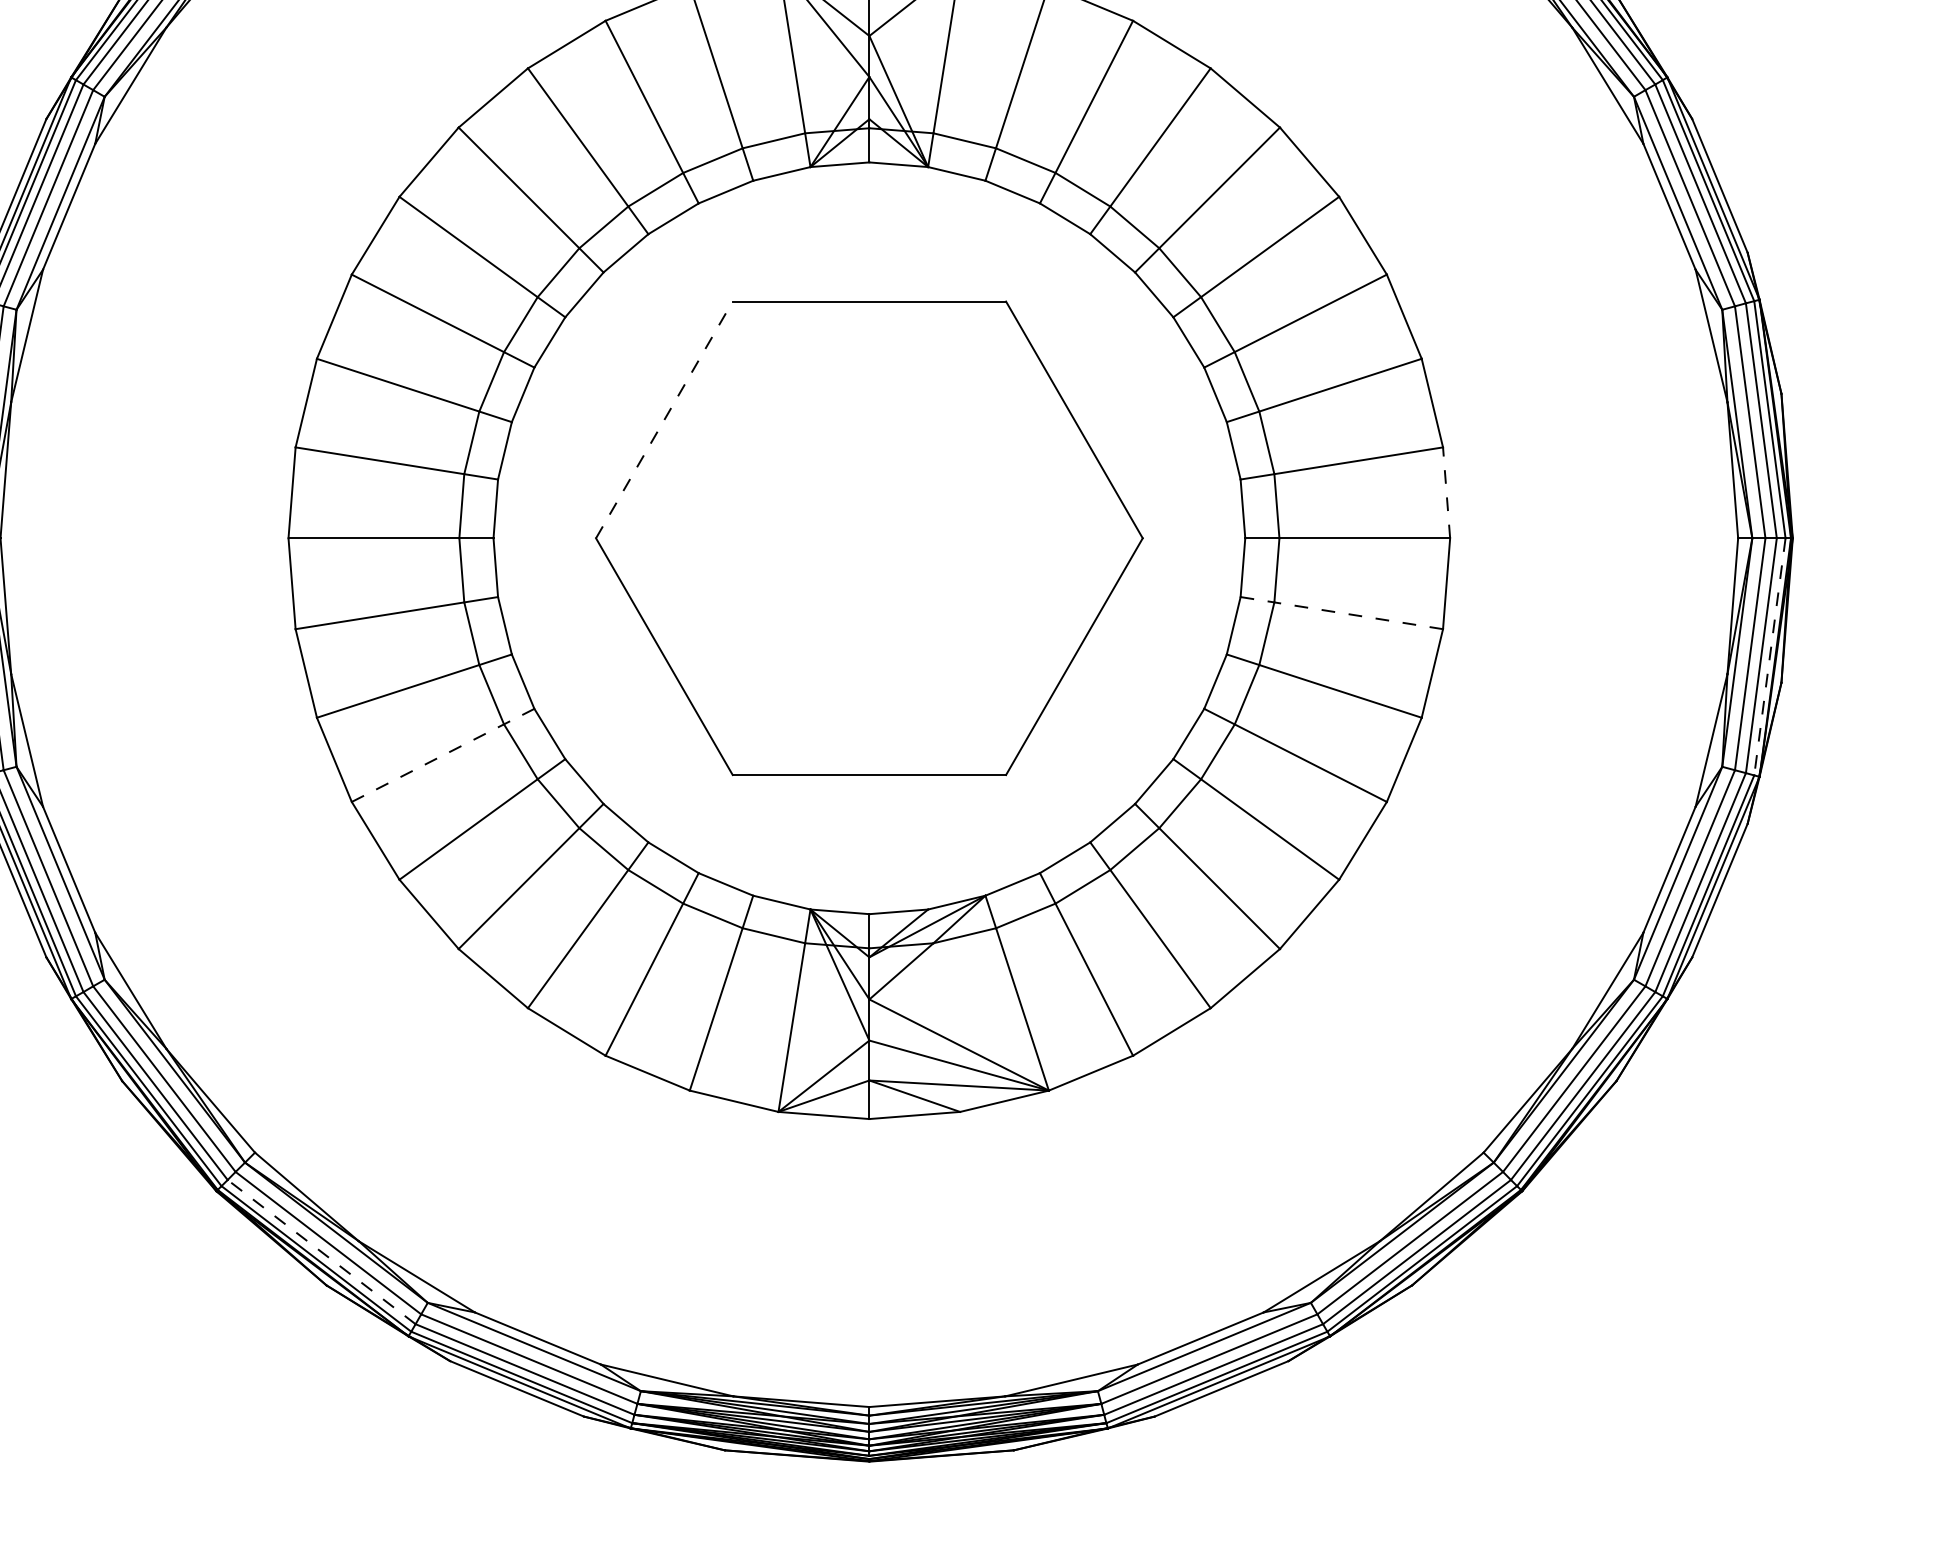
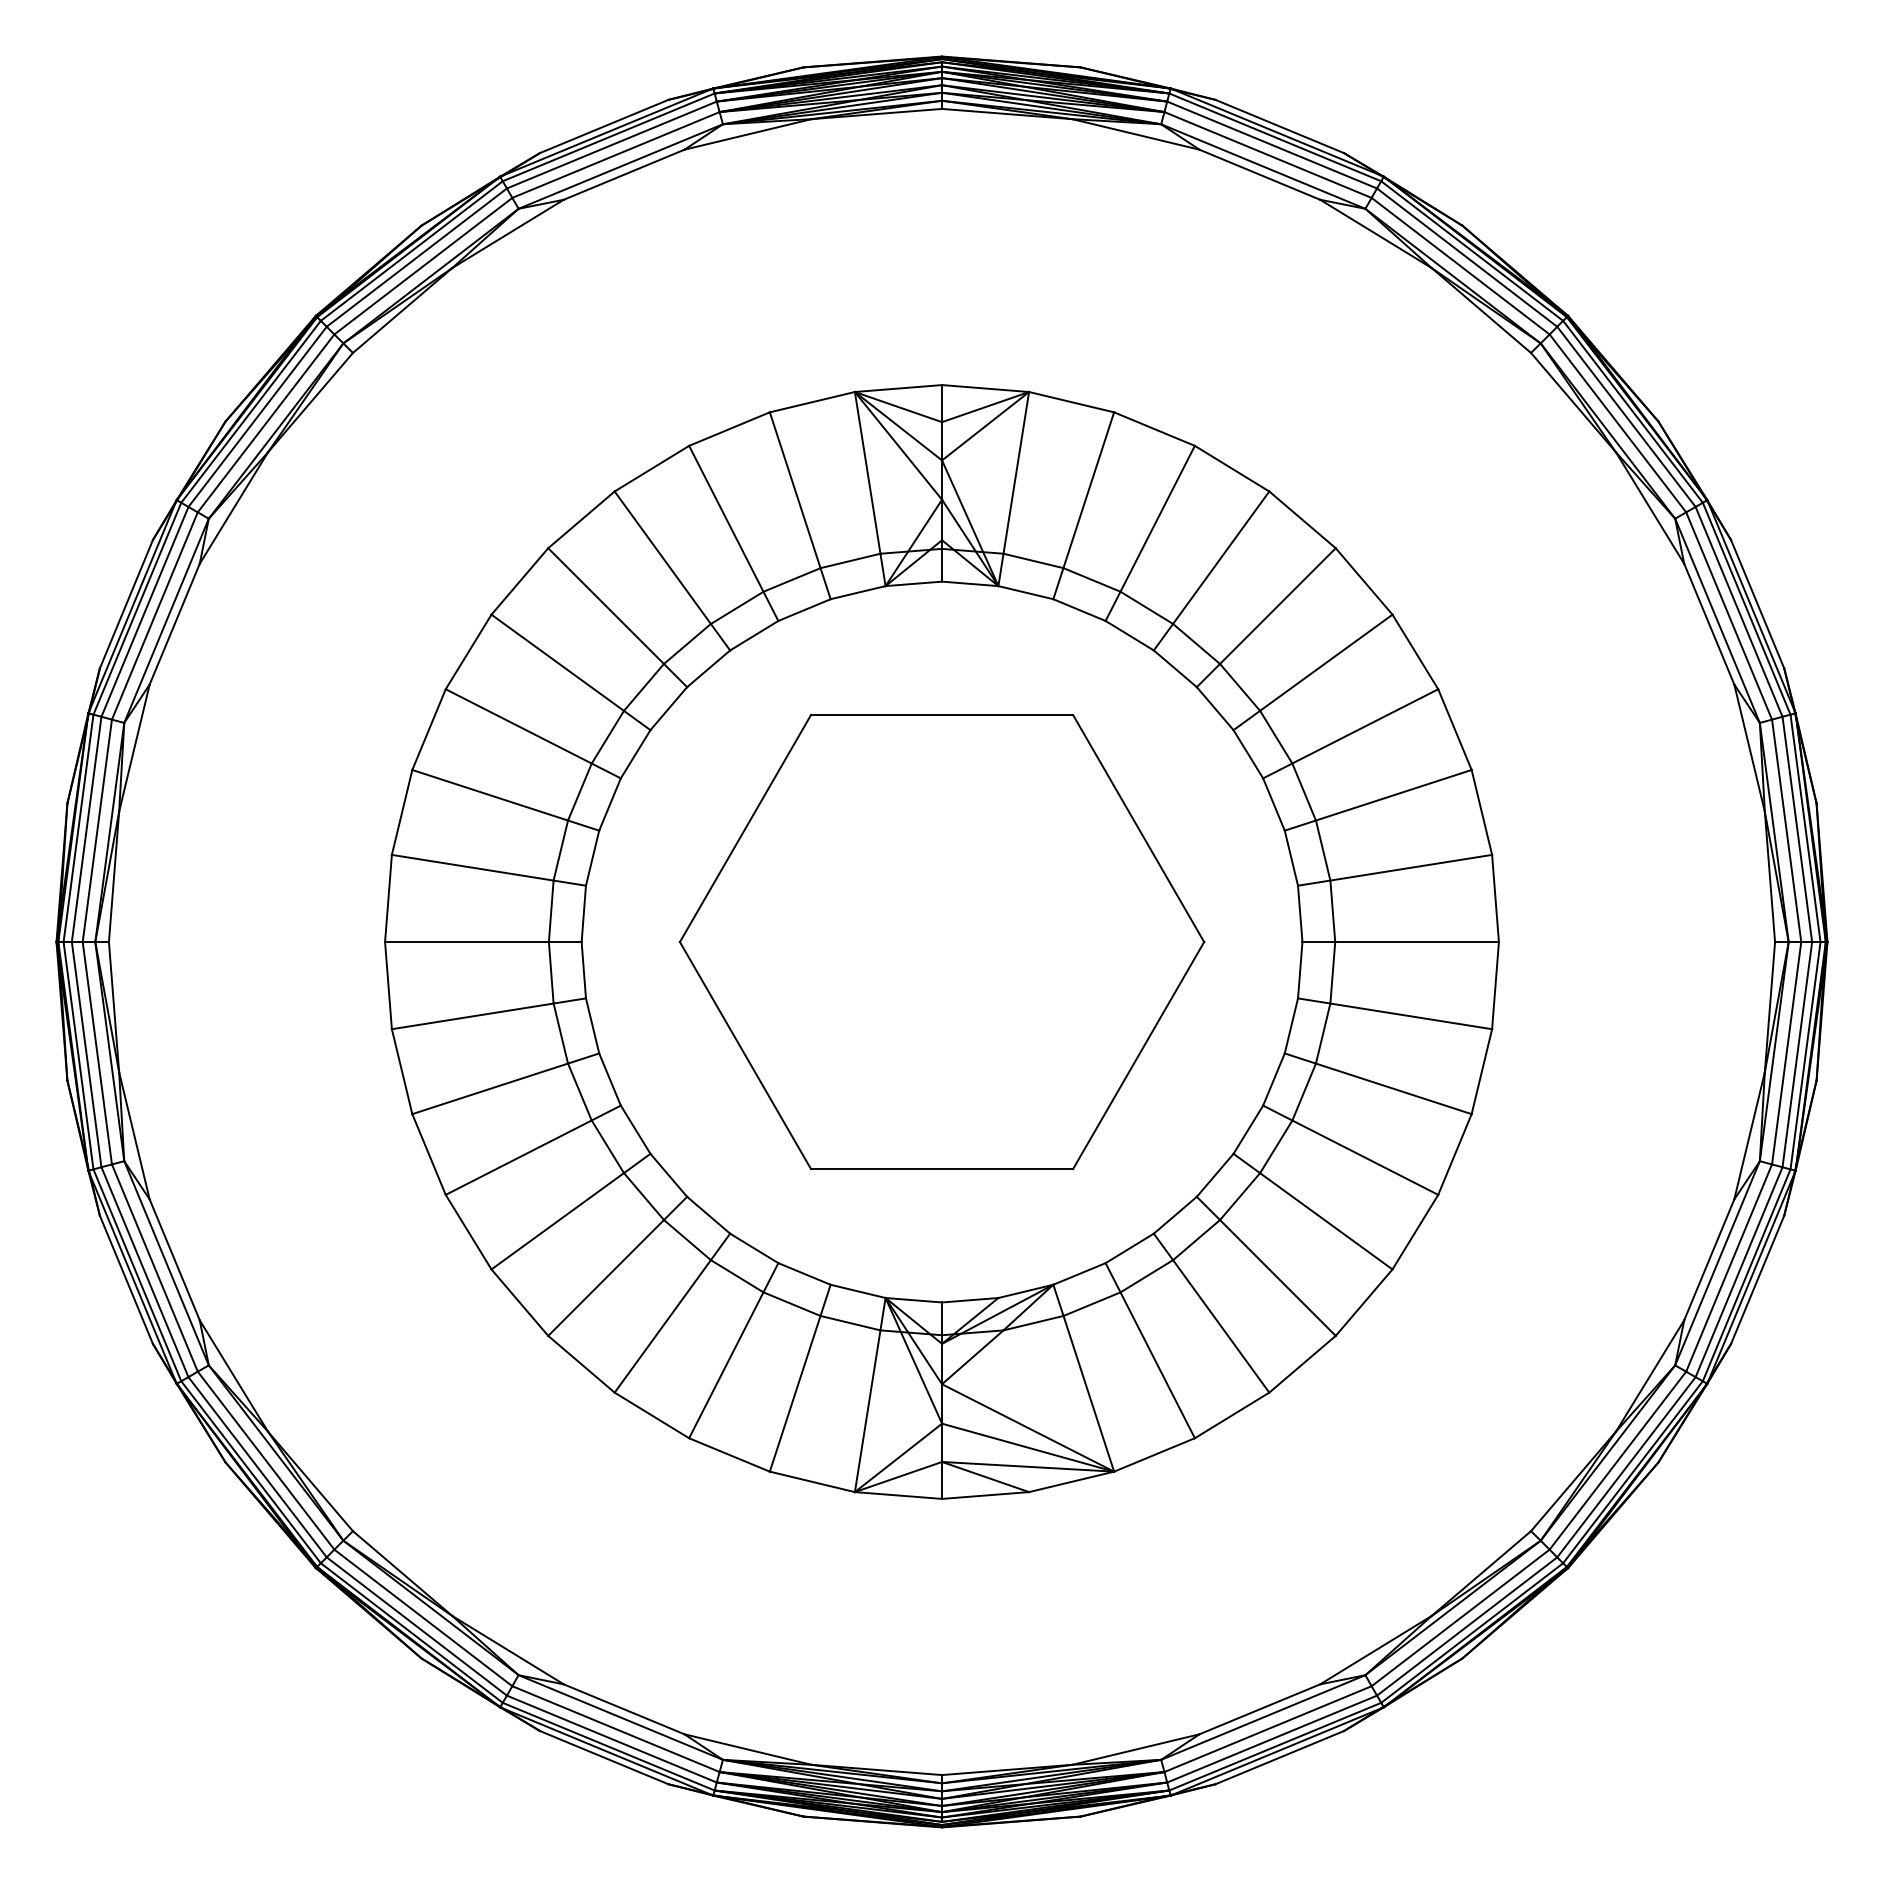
line: (664, 419) -> (745, 828), dashed -> solid
line: (1446, 492) -> (1495, 898), dashed -> solid
line: (1342, 612) -> (1395, 1013), dashed -> solid
line: (1769, 656) -> (1805, 1055), dashed -> solid
line: (443, 755) -> (533, 1150), dashed -> solid
line: (321, 1252) -> (416, 1626), dashed -> solid

